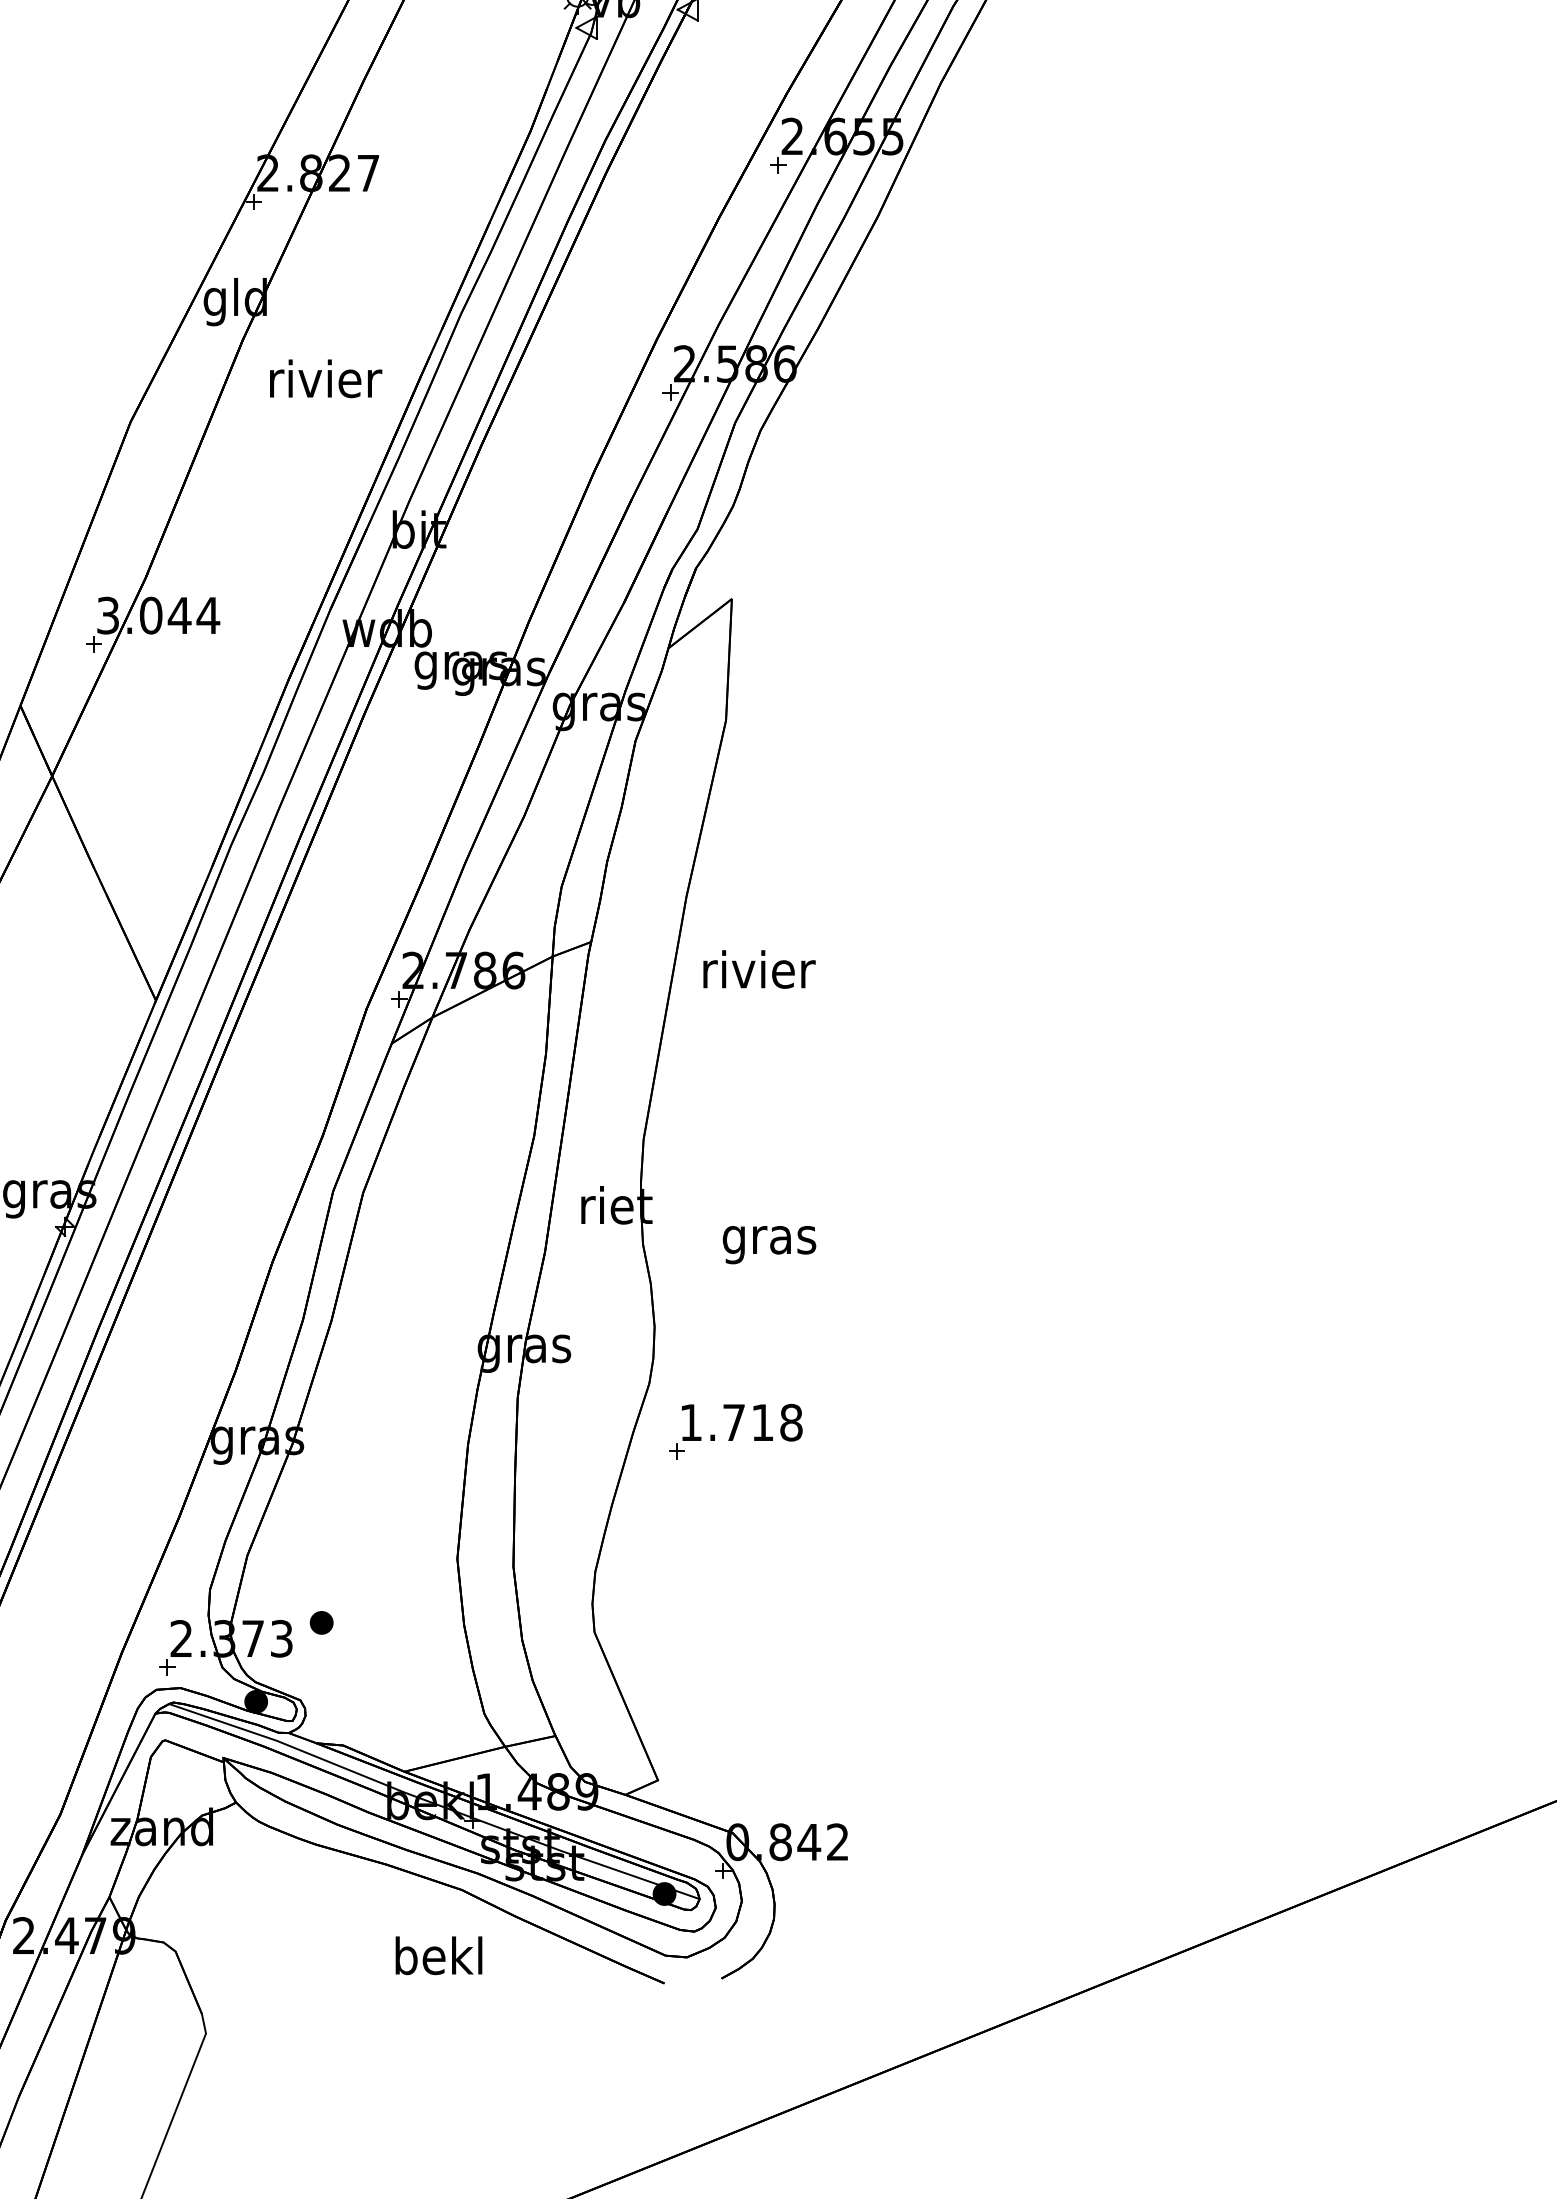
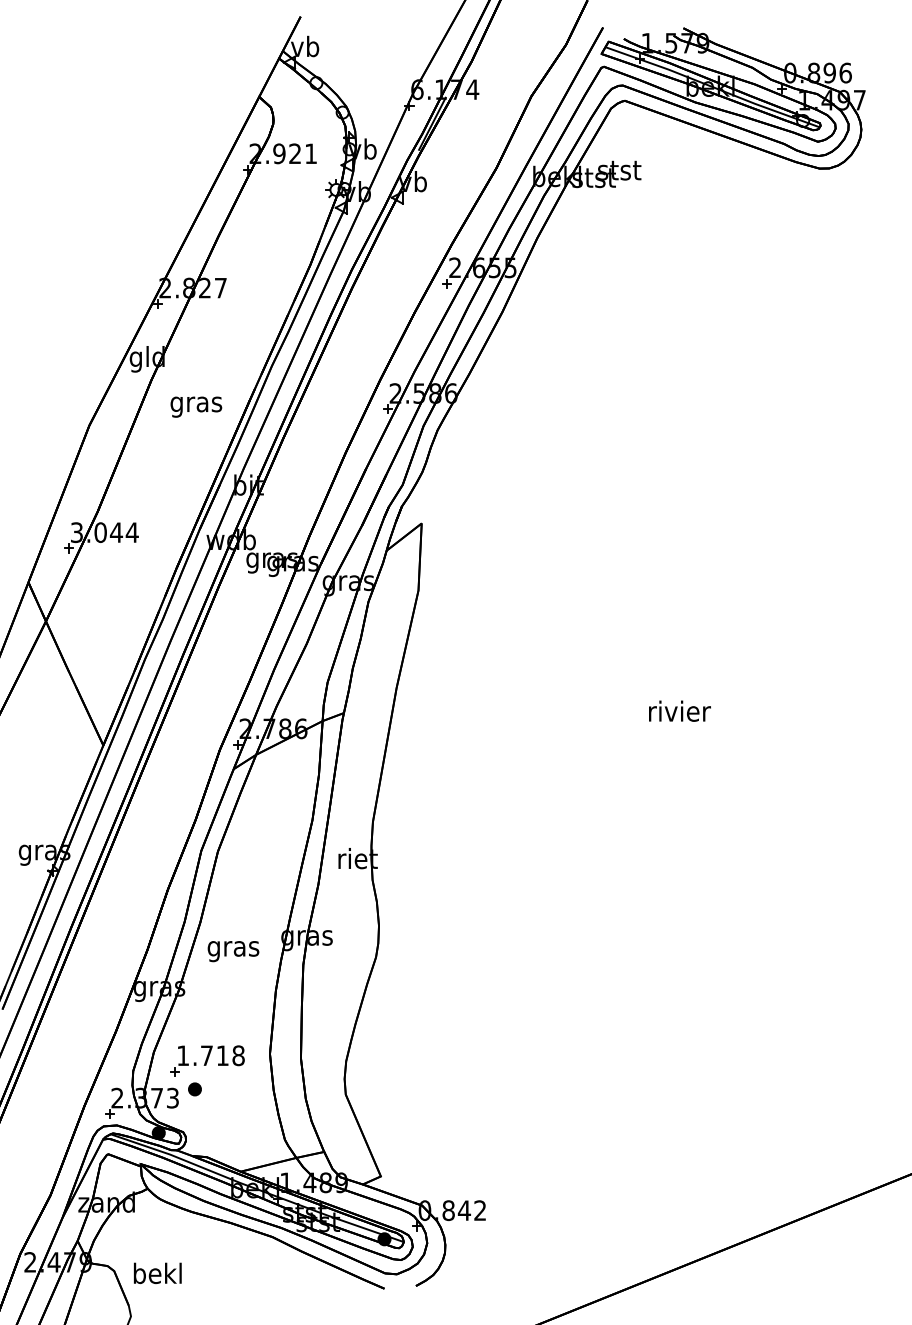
text: (326, 383) -> (197, 404), rivier -> gras
text: (758, 968) -> (679, 710), moved
text: (769, 1244) -> (233, 951), moved
part: (735, 1431) -> (207, 1060), moved
text: (438, 1954) -> (157, 1272), moved

